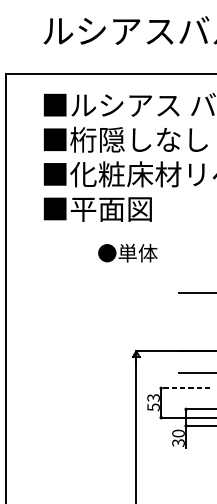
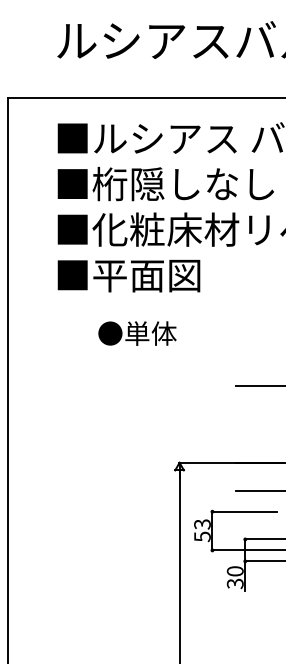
text: (127, 253) -> (137, 333), moved
line: (185, 388) -> (244, 511), dashed -> solid

